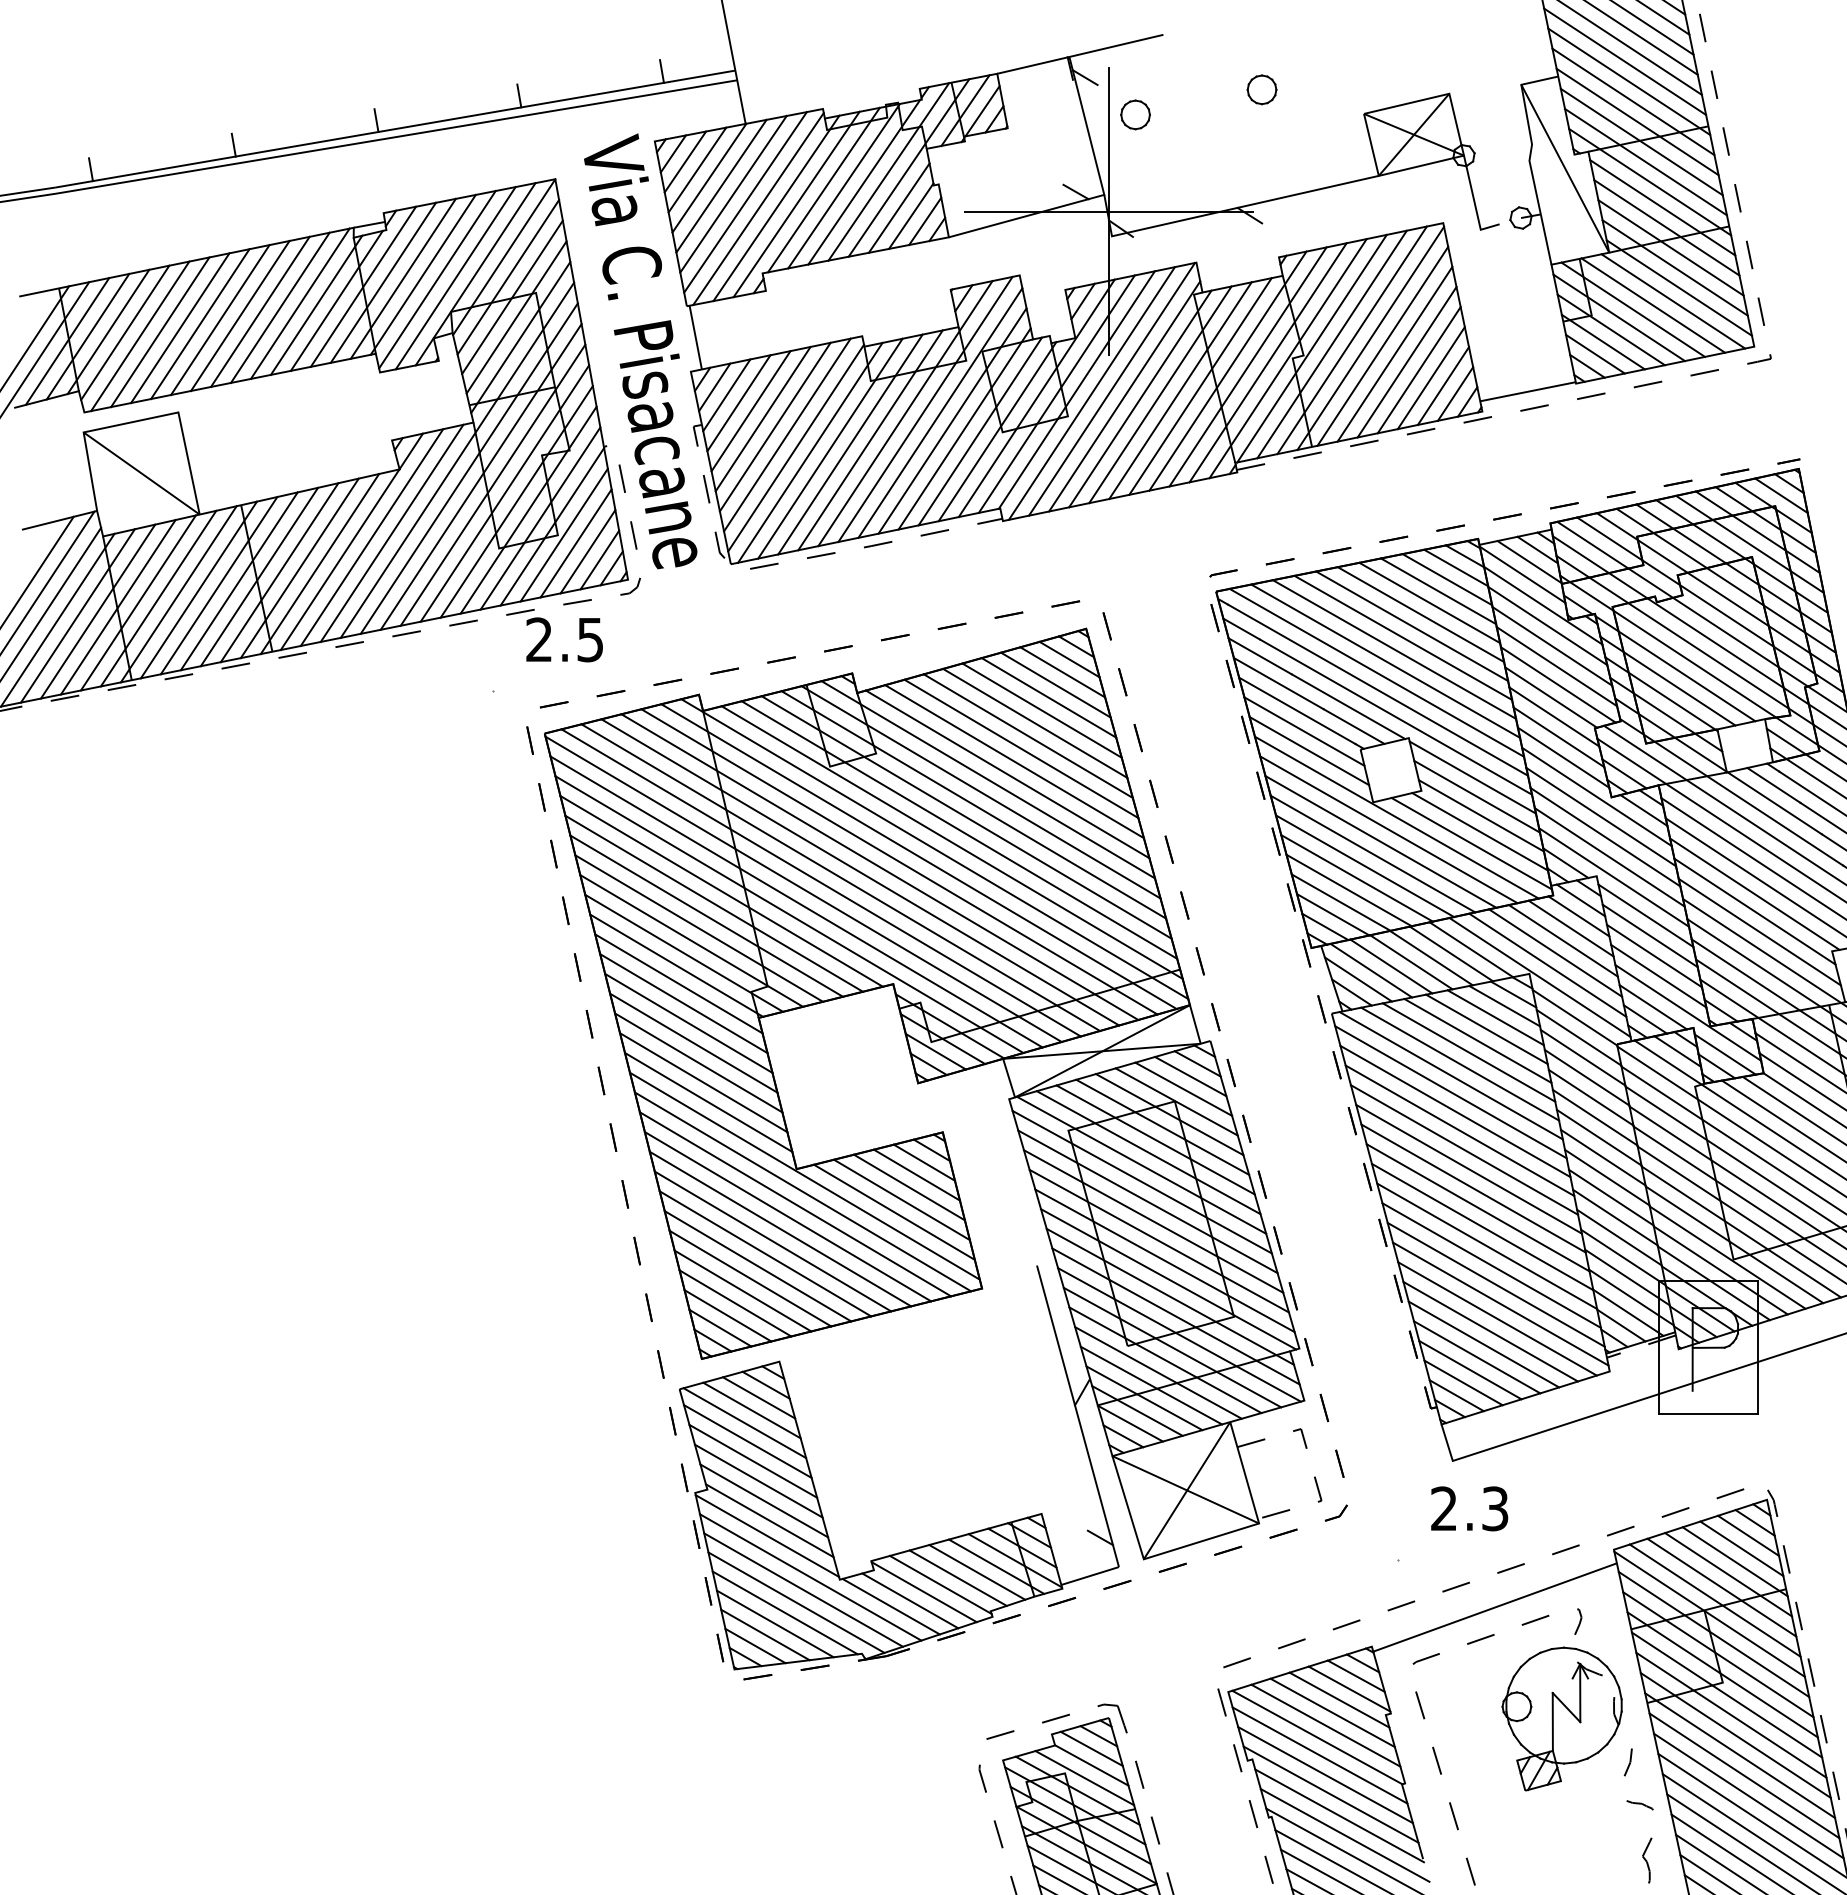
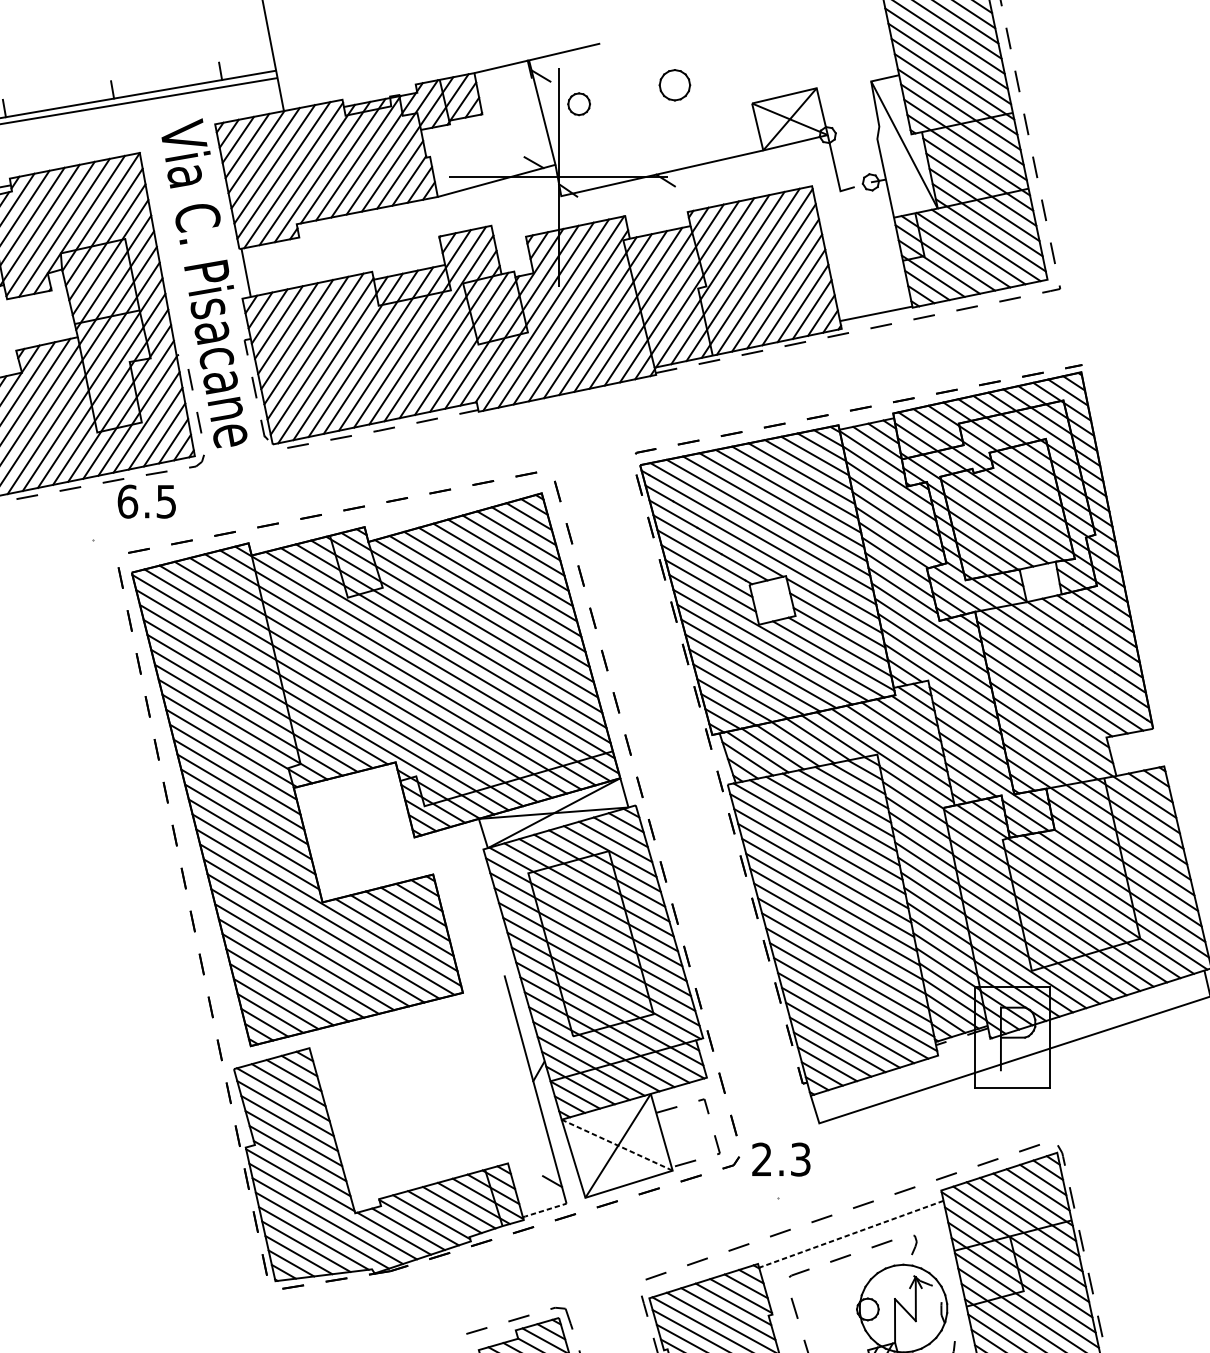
part: (1261, 89) -> (674, 85), size x1.4
text: (539, 639) -> (127, 501), 2.5 -> 6.5
line: (1185, 1489) -> (616, 1144), solid -> dashed
text: (1469, 1508) -> (781, 1159), moved
line: (1089, 1576) -> (544, 1210), solid -> dashed
line: (1495, 1607) -> (851, 1234), solid -> dashed

